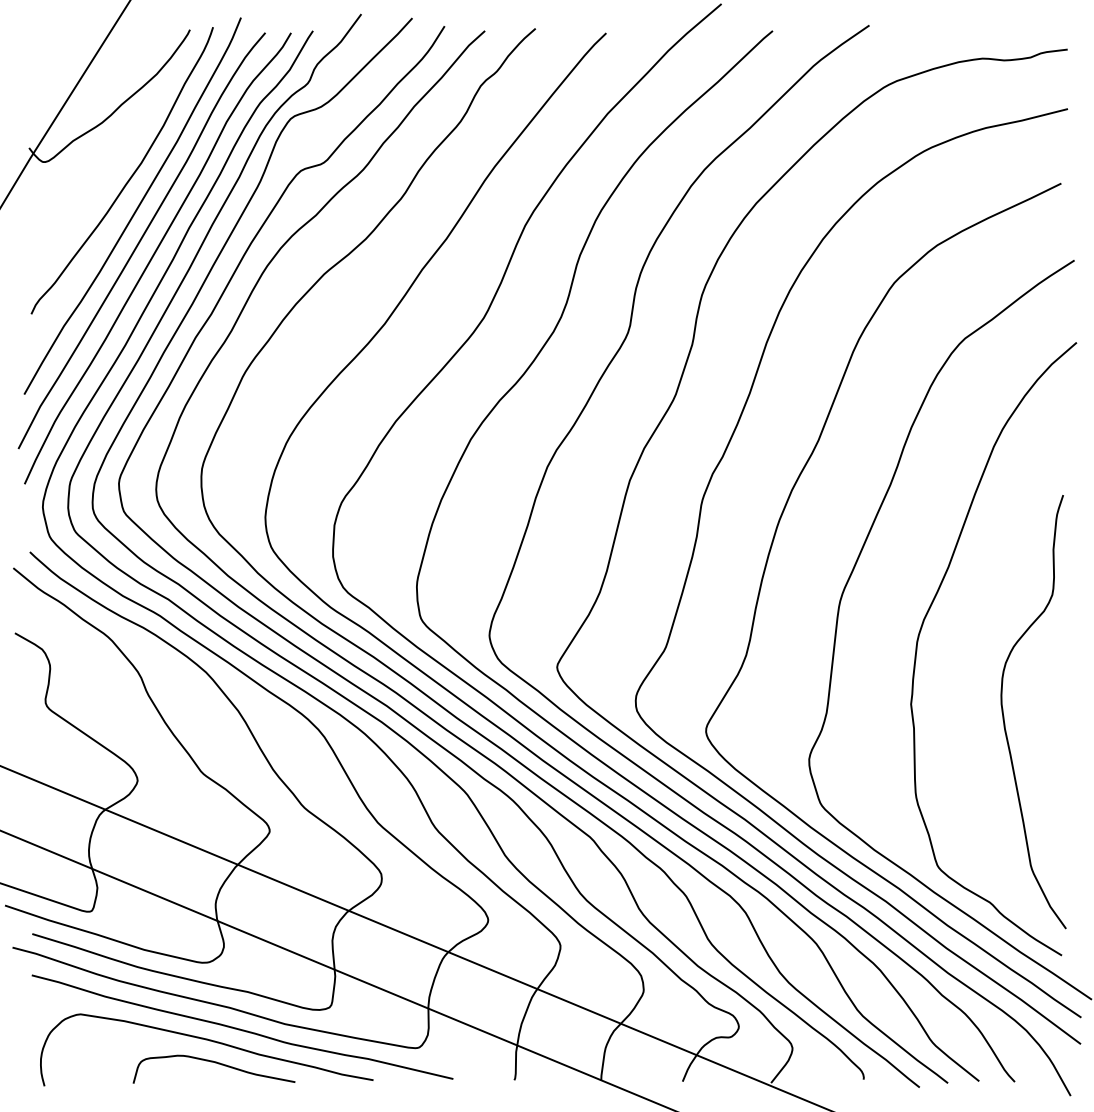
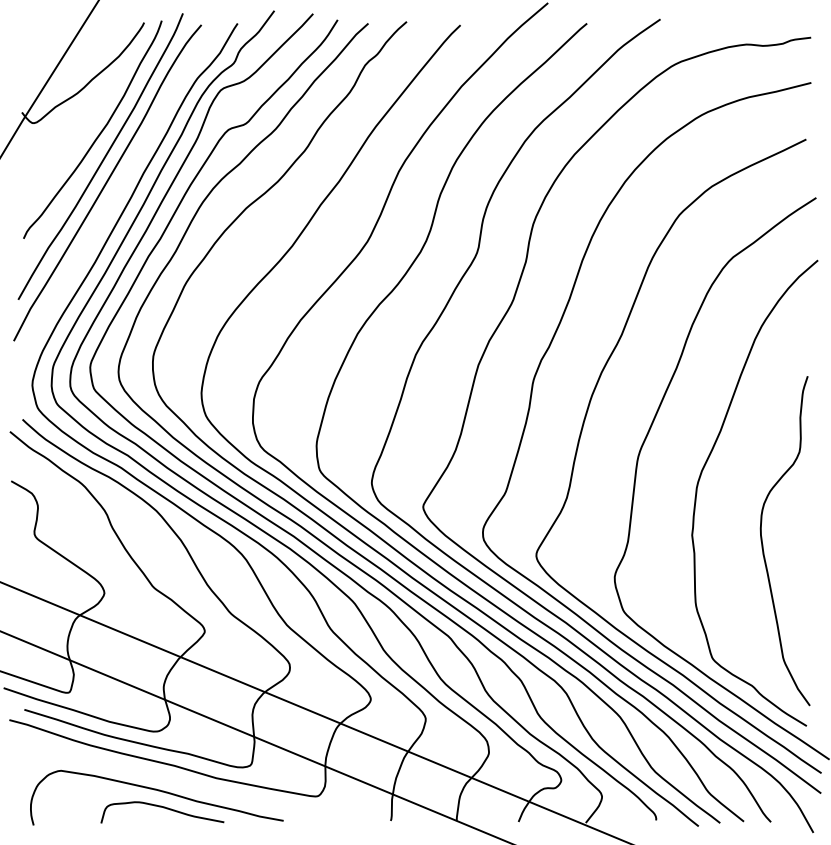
curve: (154, 255) -> (117, 194), removed
curve: (241, 1028) -> (183, 781), removed

